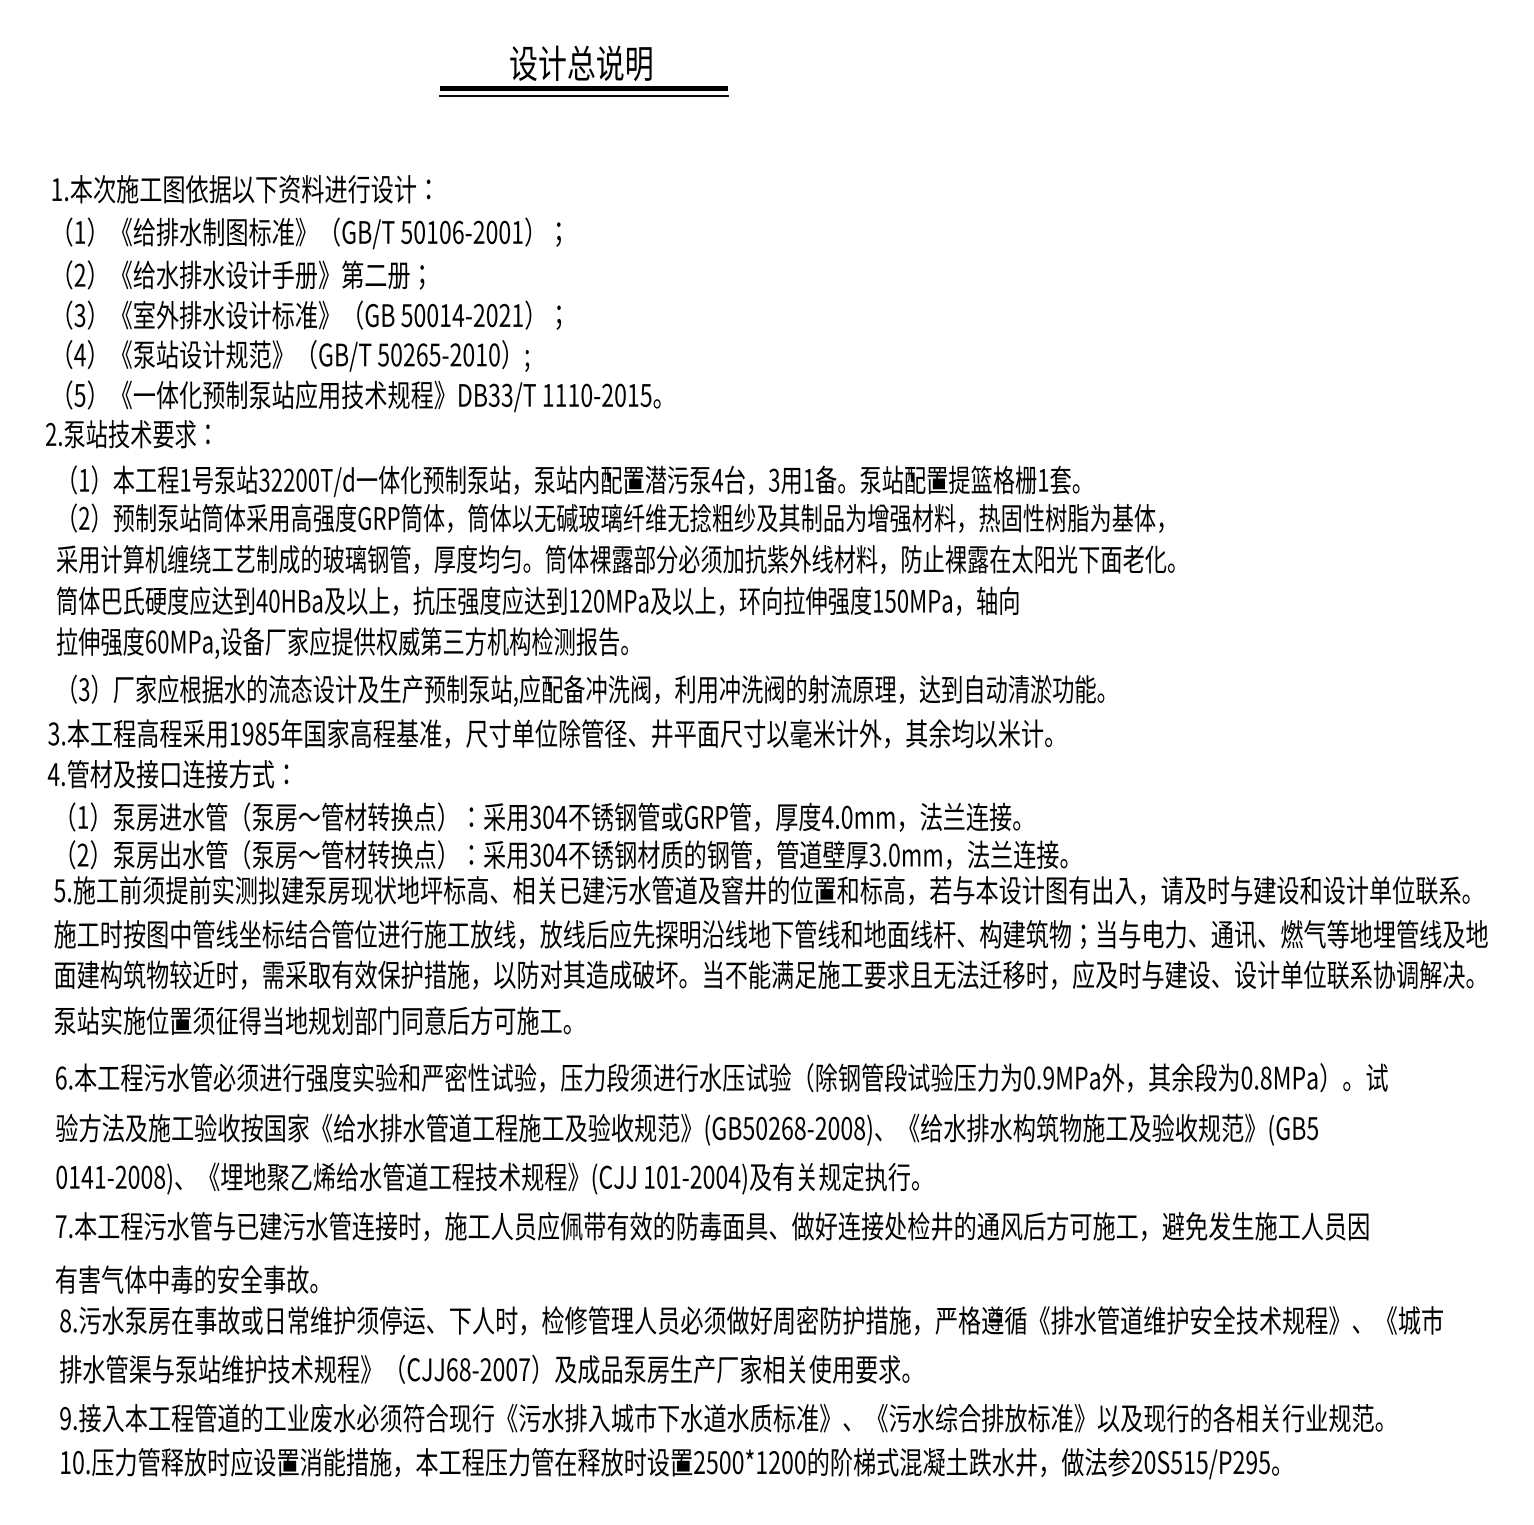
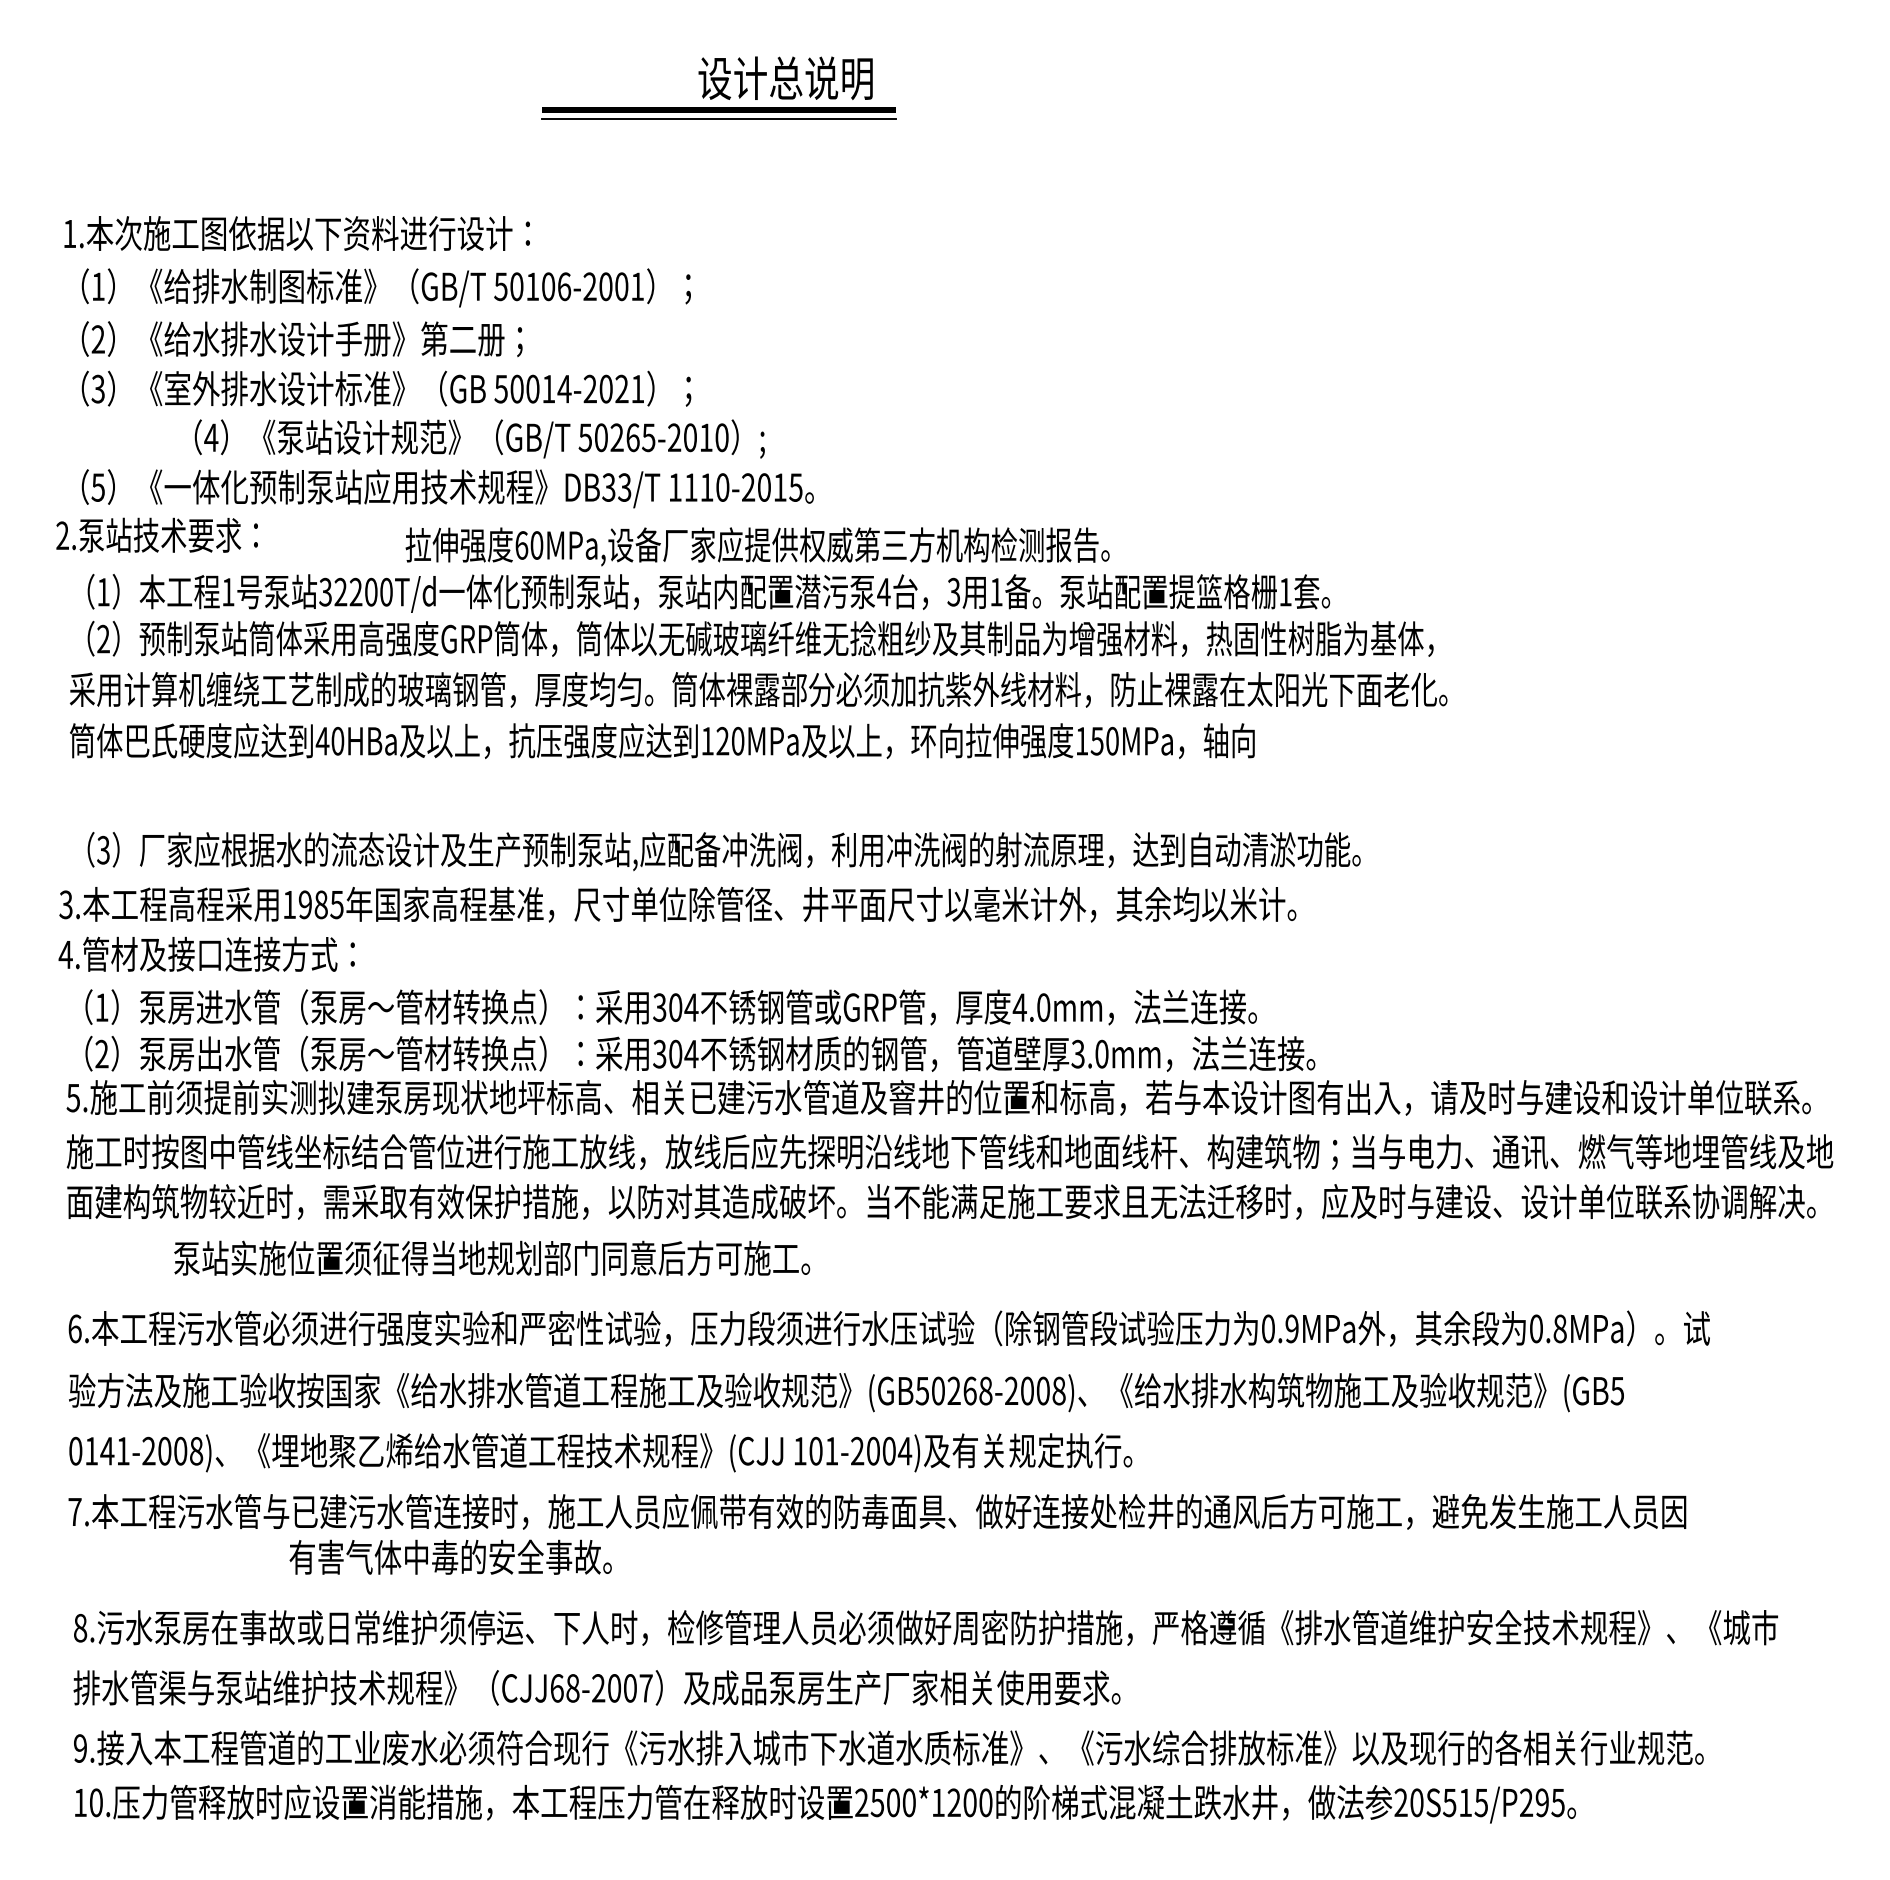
text: (580, 62) -> (785, 77), moved
text: (297, 355) -> (479, 438), moved
text: (342, 642) -> (757, 546), moved
text: (313, 1020) -> (492, 1257), moved
text: (186, 1278) -> (450, 1556), moved

